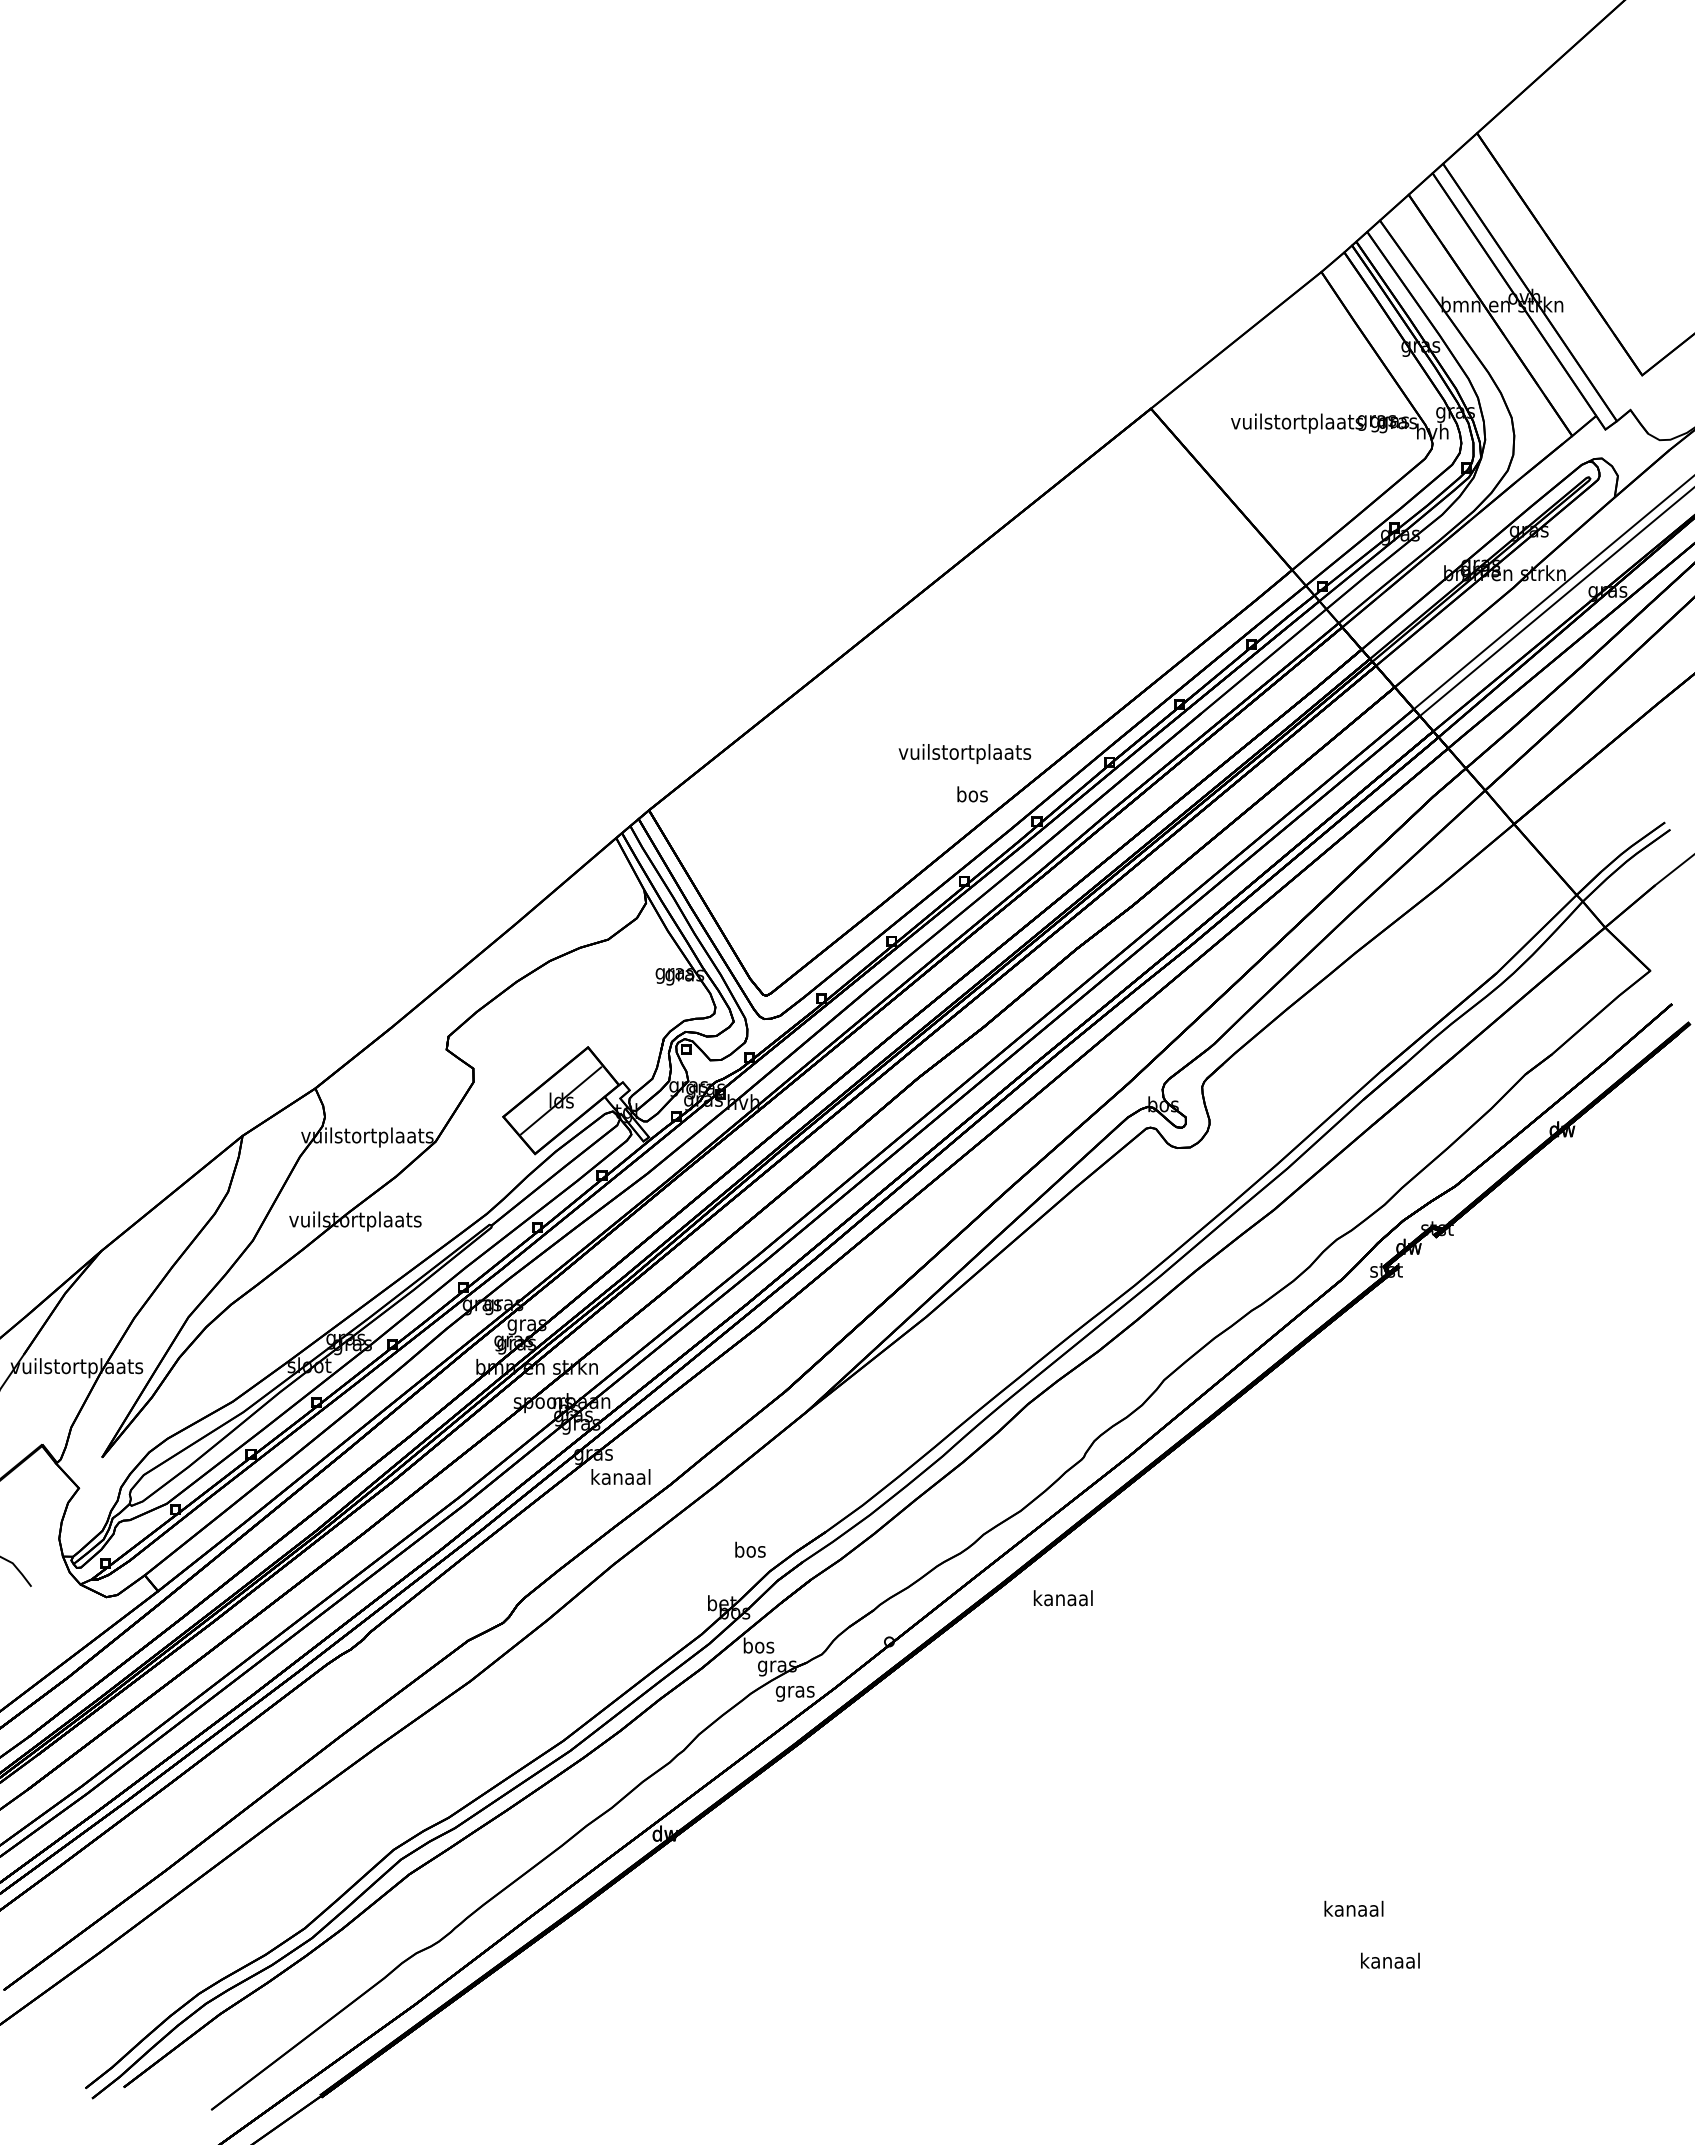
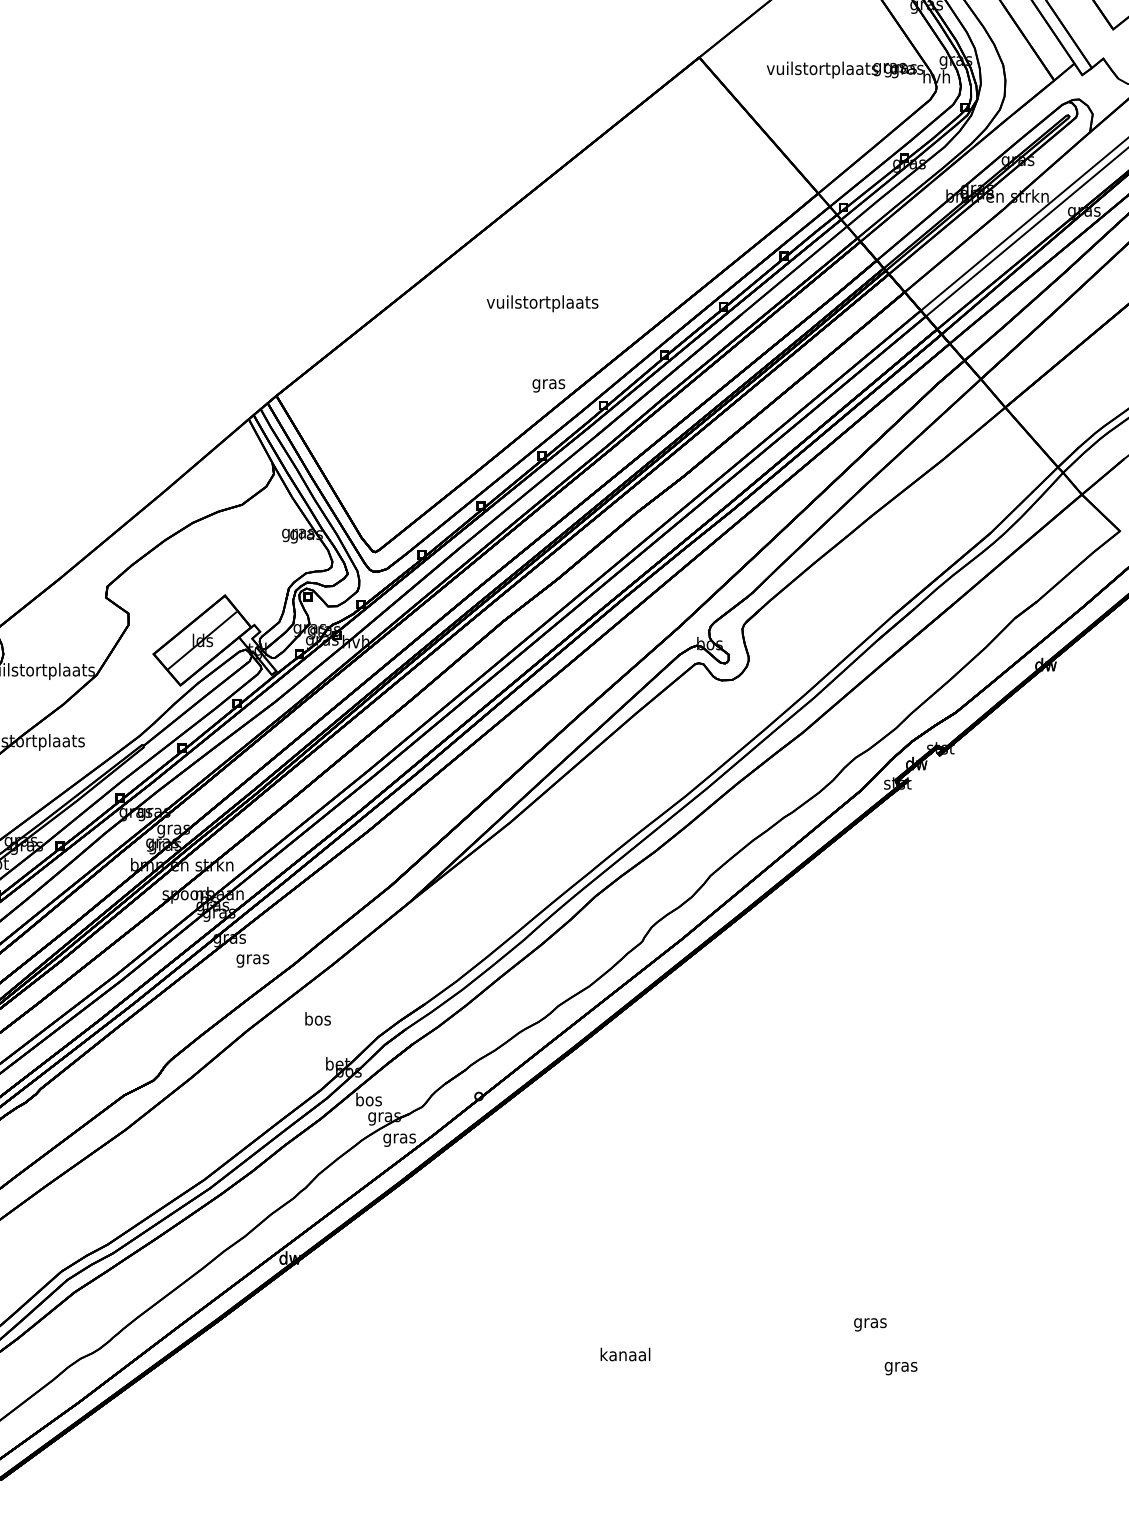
text: (964, 753) -> (542, 303), moved
text: (972, 796) -> (548, 384), bos -> gras
text: (620, 1479) -> (252, 959), kanaal -> gras
text: (750, 1549) -> (318, 1018), moved
text: (1062, 1598) -> (624, 1354), moved
text: (1353, 1910) -> (869, 1322), kanaal -> gras
text: (1390, 1962) -> (901, 1366), kanaal -> gras

